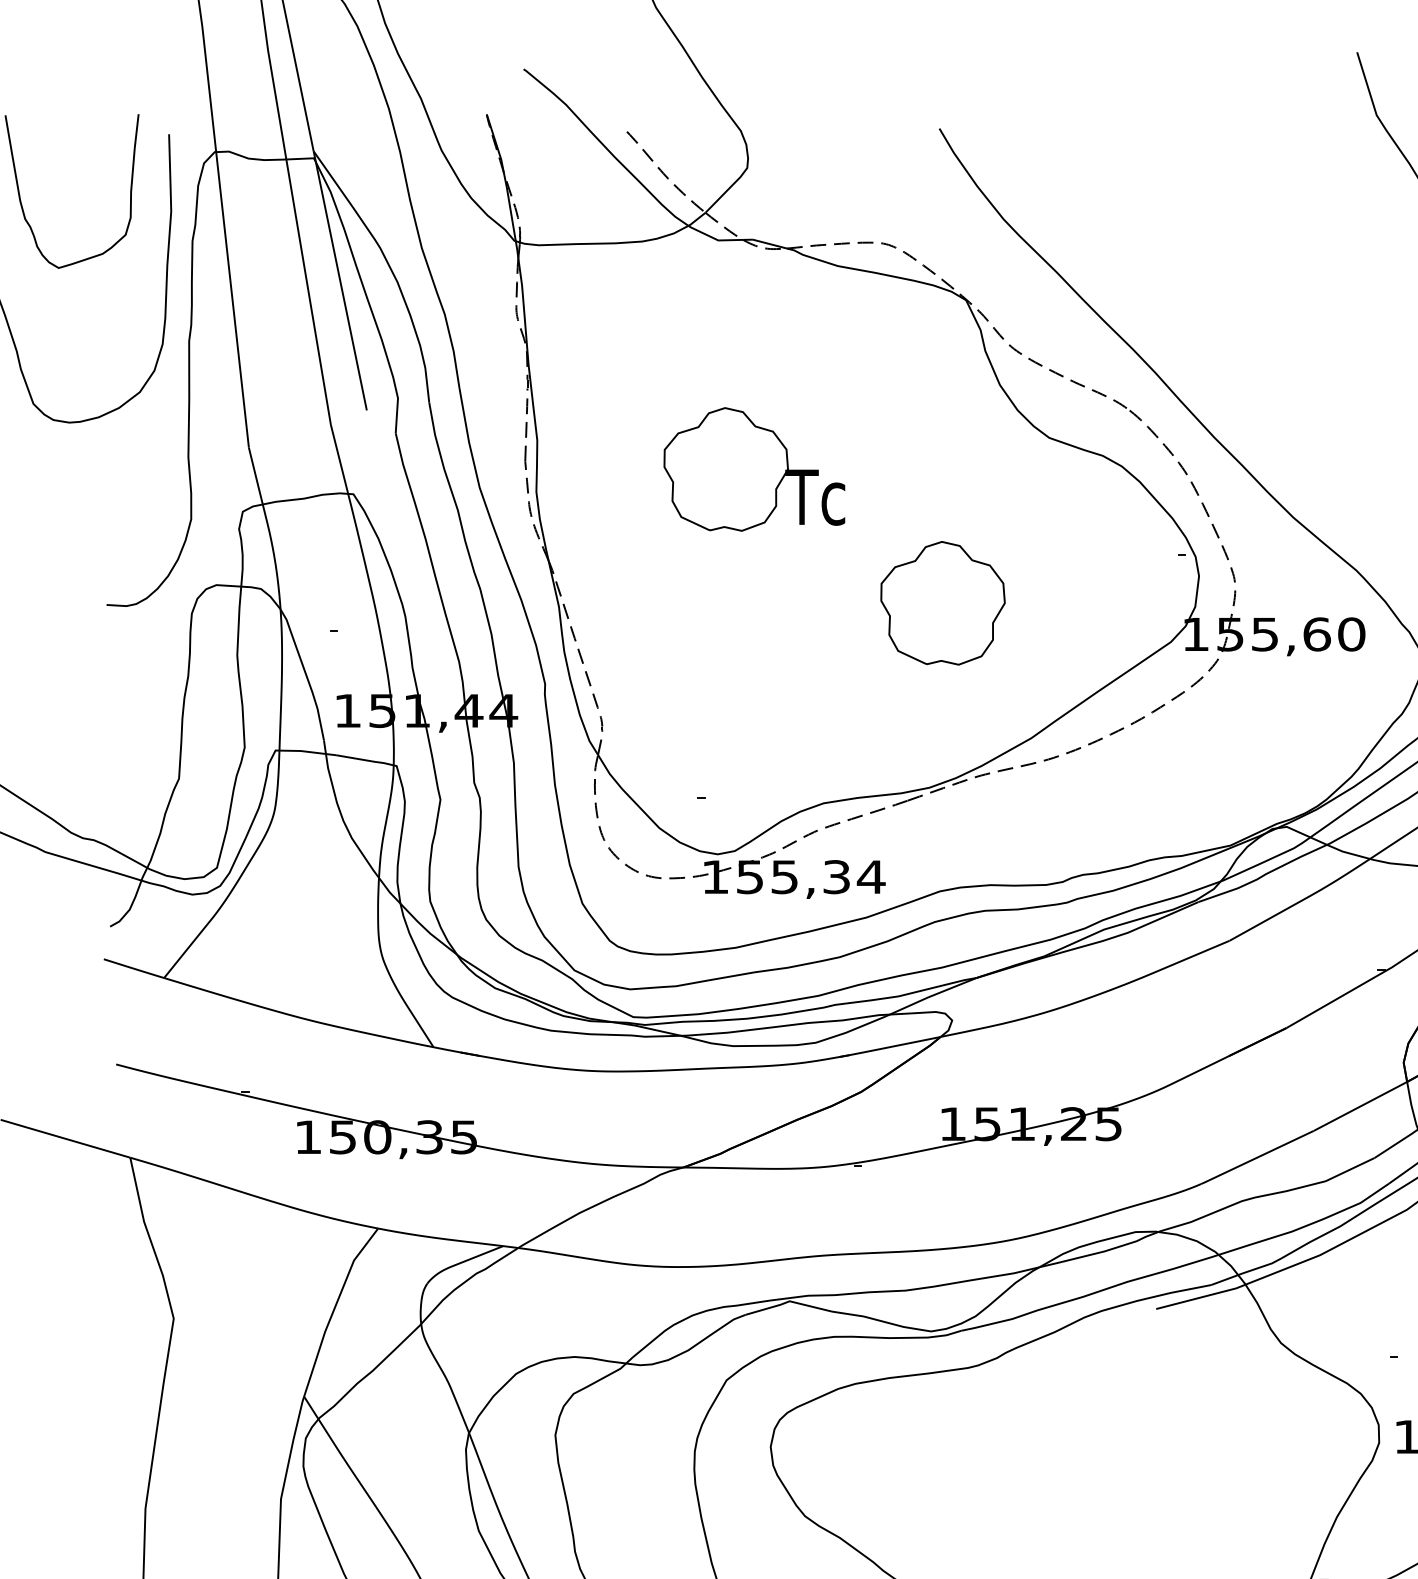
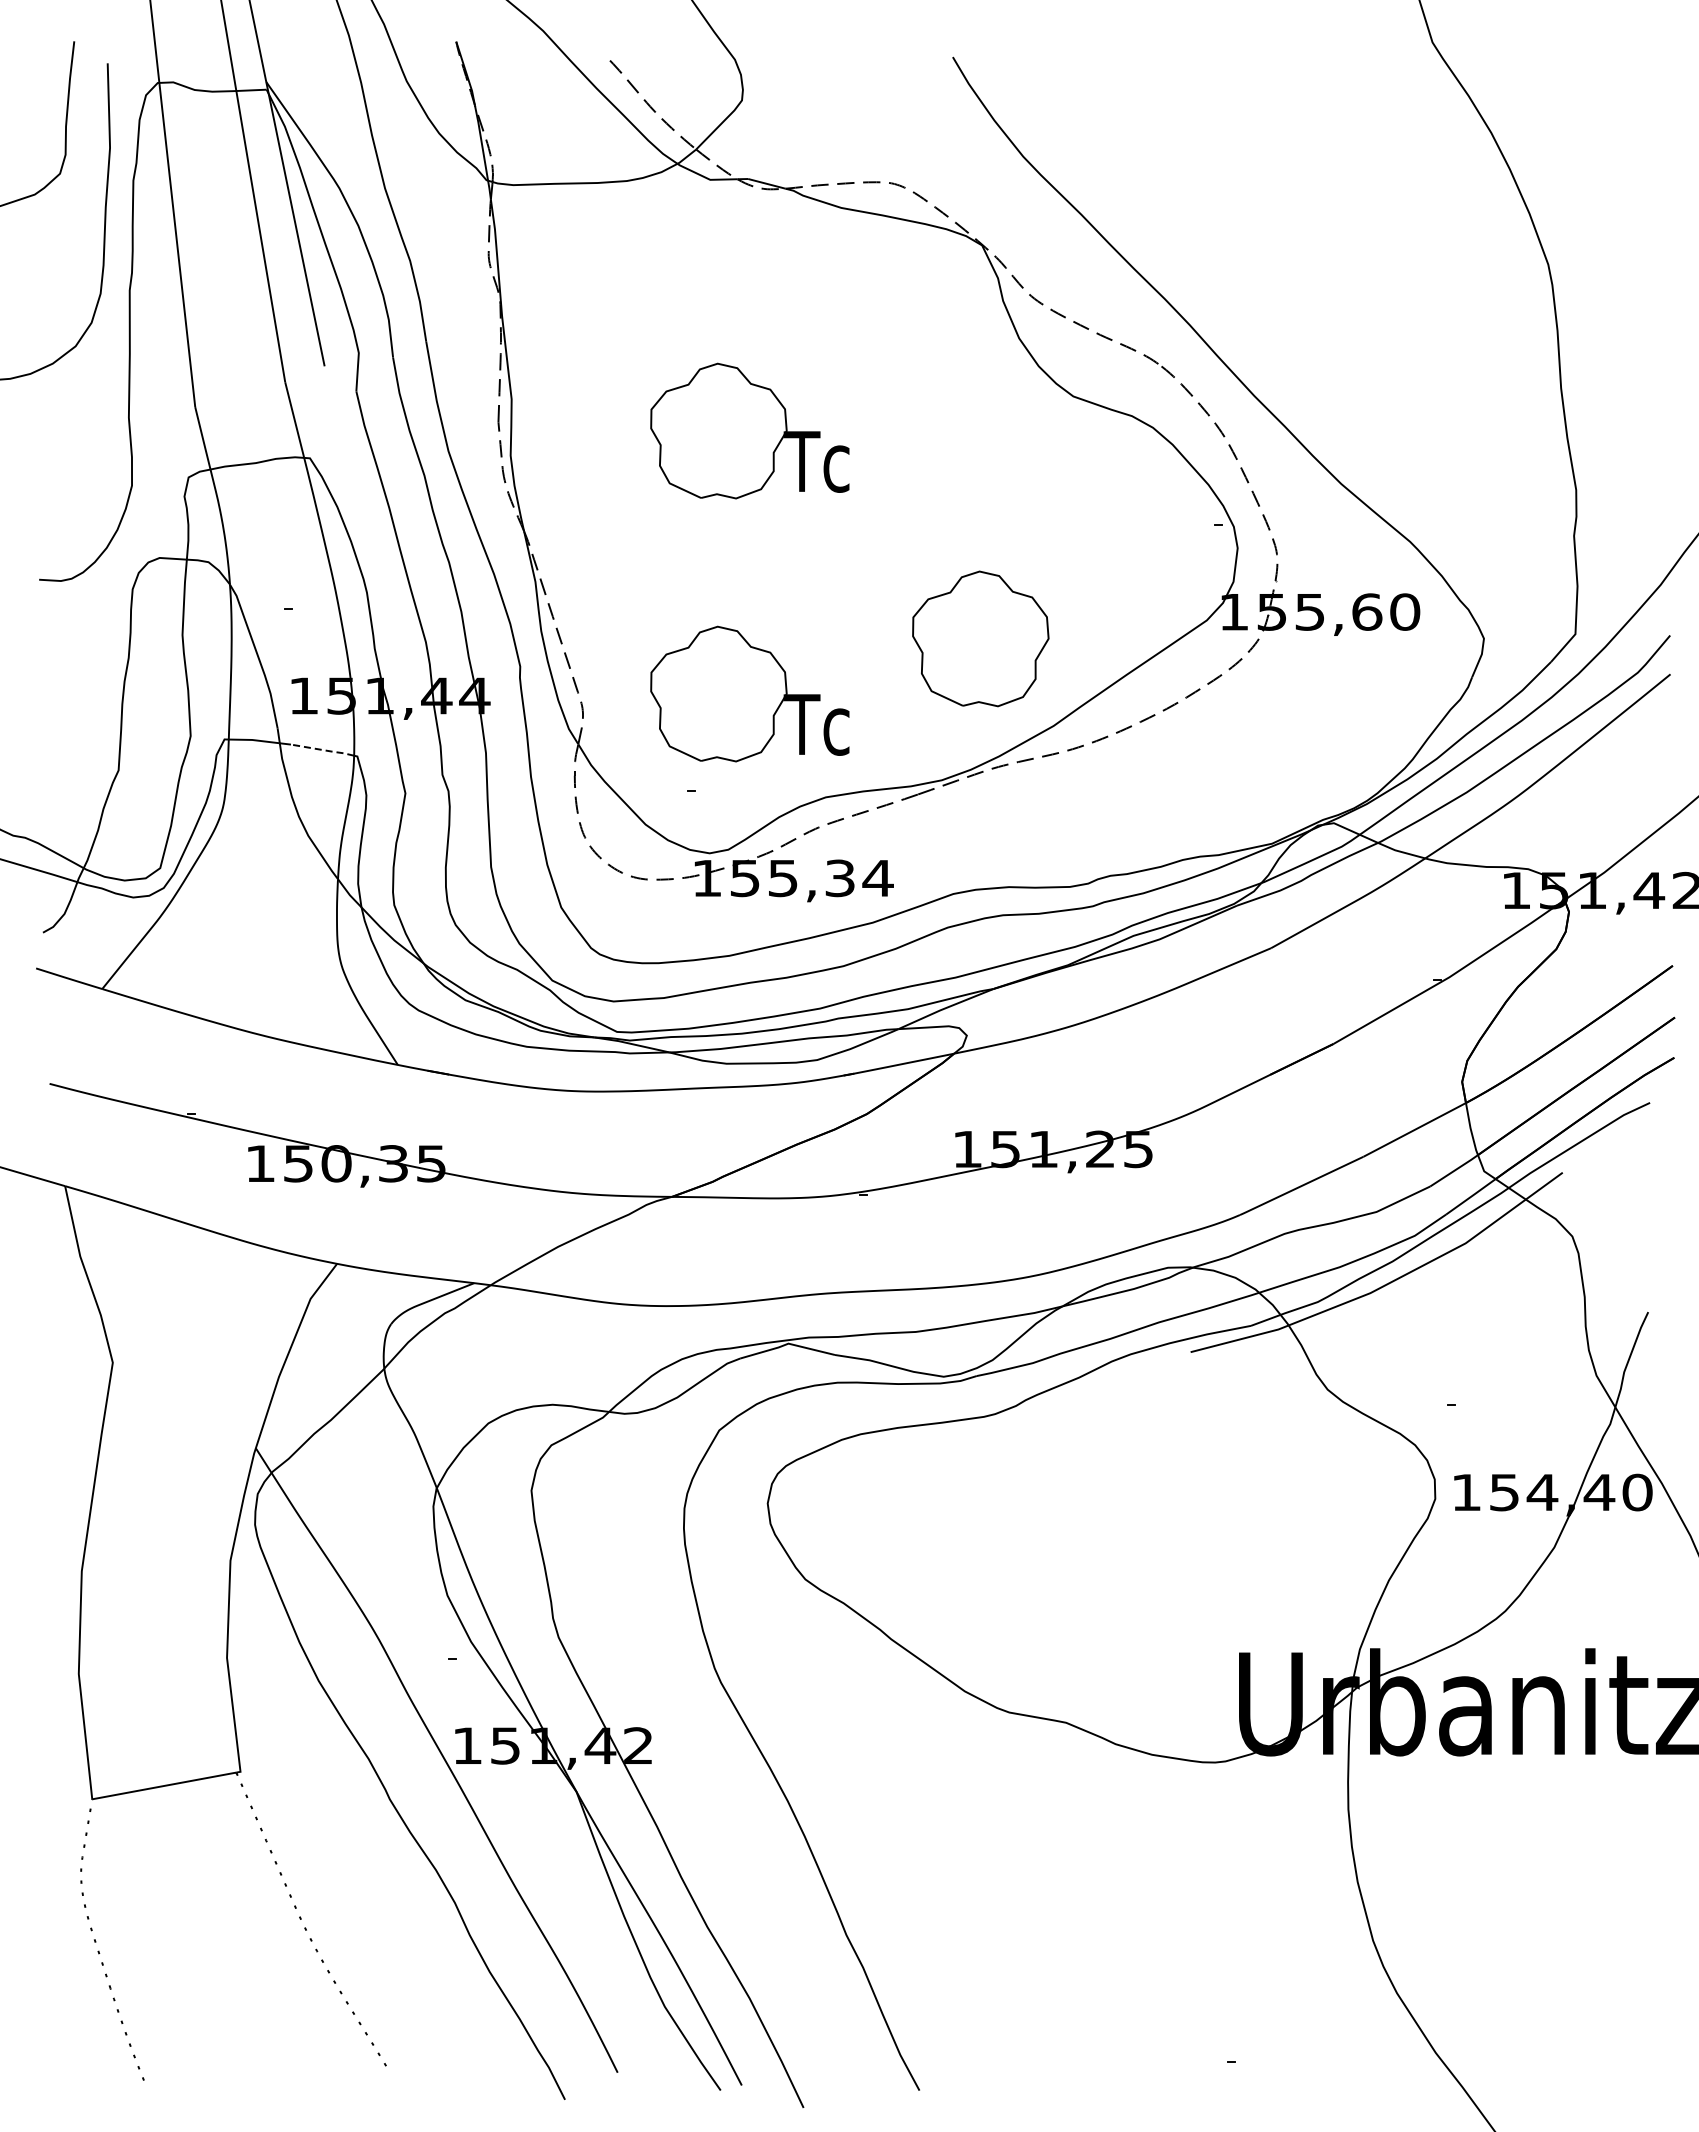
part: (942, 602) -> (980, 638), moved
part: (754, 708) -> (749, 693), added
line: (365, 760) -> (323, 750), solid -> dashed

